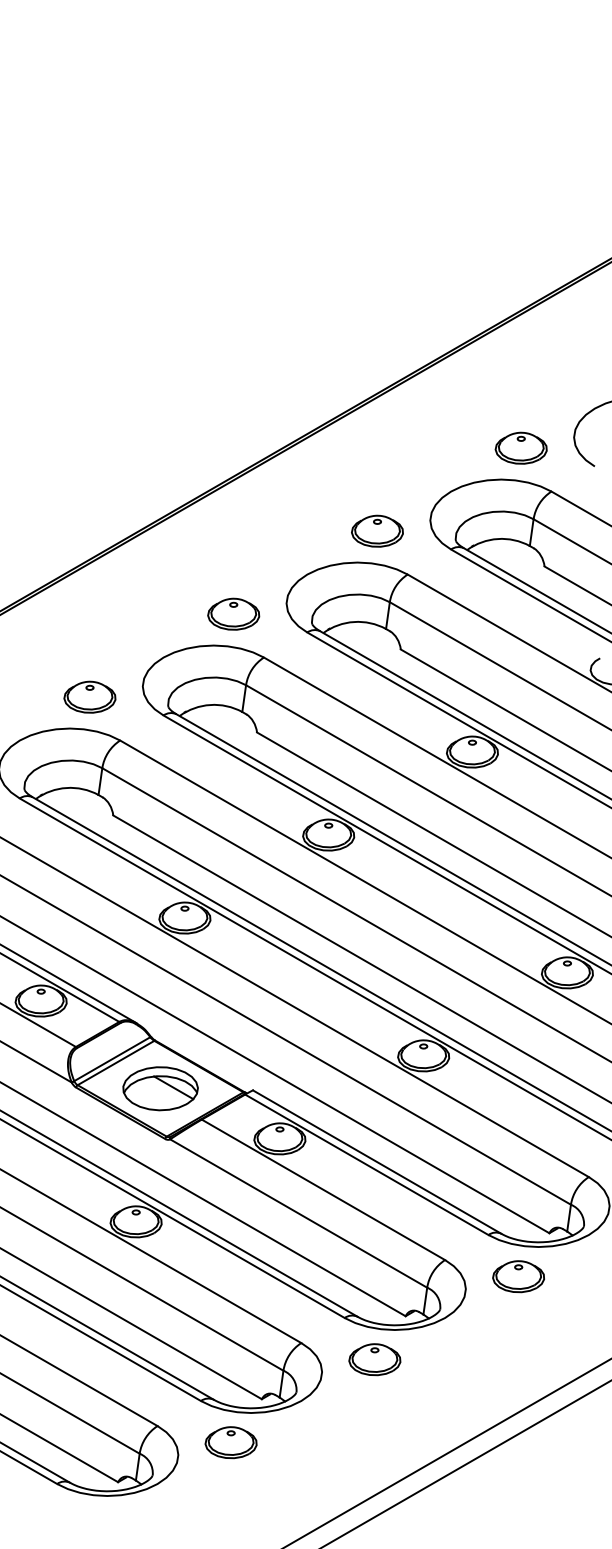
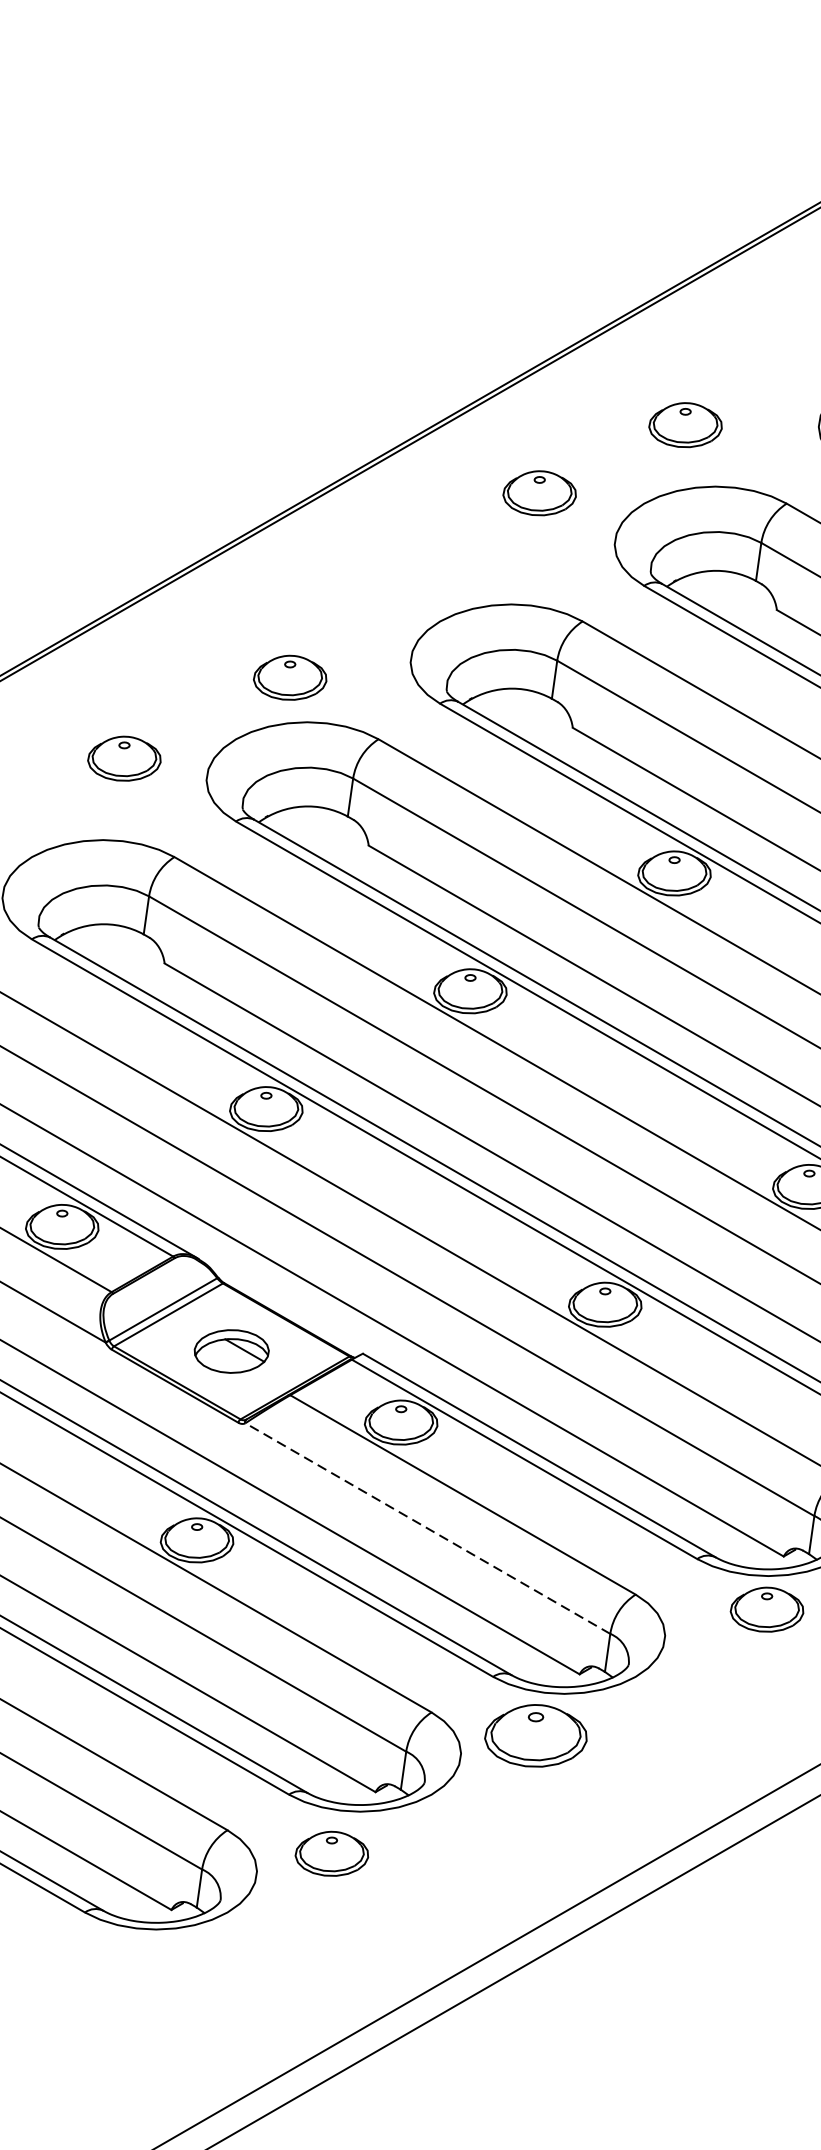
part: (520, 447) -> (684, 424), moved
part: (377, 530) -> (539, 492), moved
part: (233, 613) -> (289, 676), moved
part: (89, 696) -> (123, 757), moved
part: (160, 1088) -> (231, 1351), size x0.7
line: (298, 1213) -> (427, 1528), solid -> dashed
part: (518, 1276) -> (766, 1609), moved
part: (374, 1359) -> (535, 1735), size x1.4

